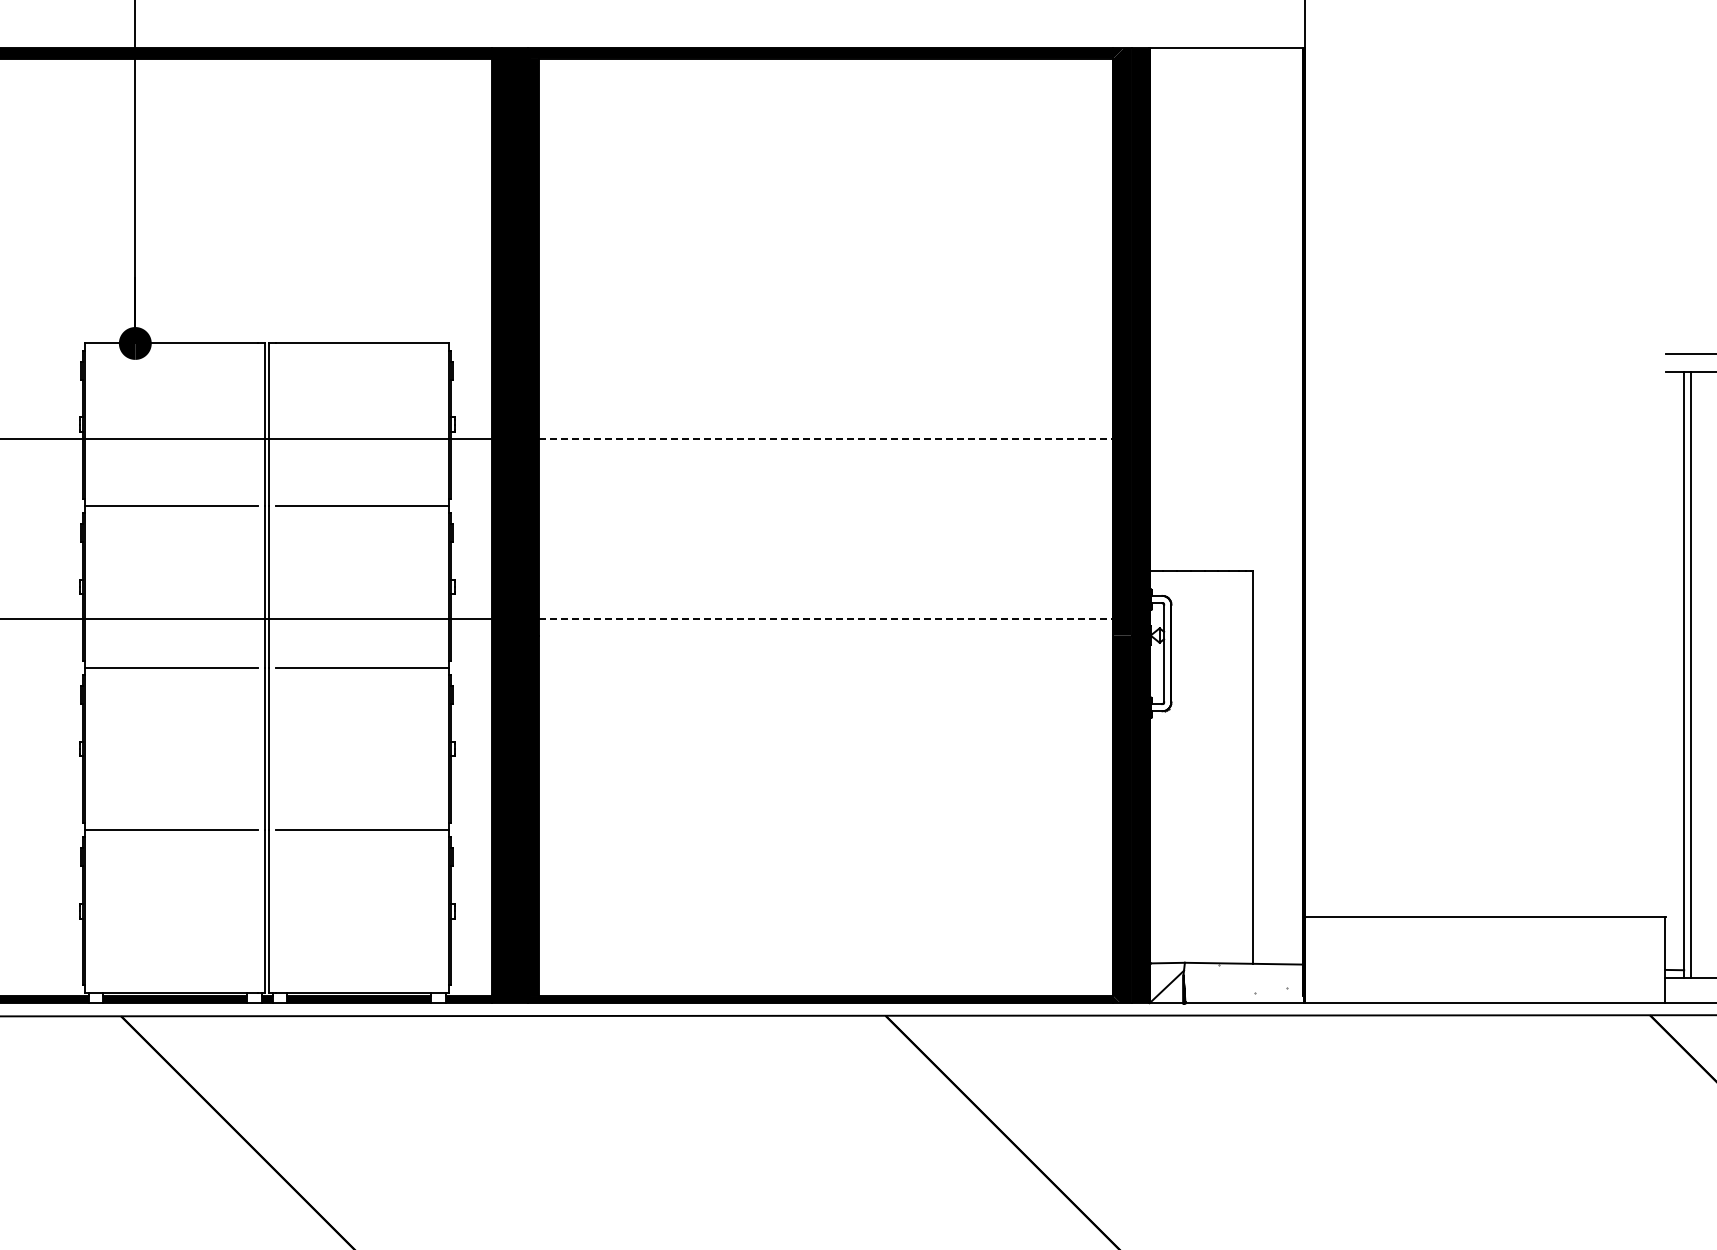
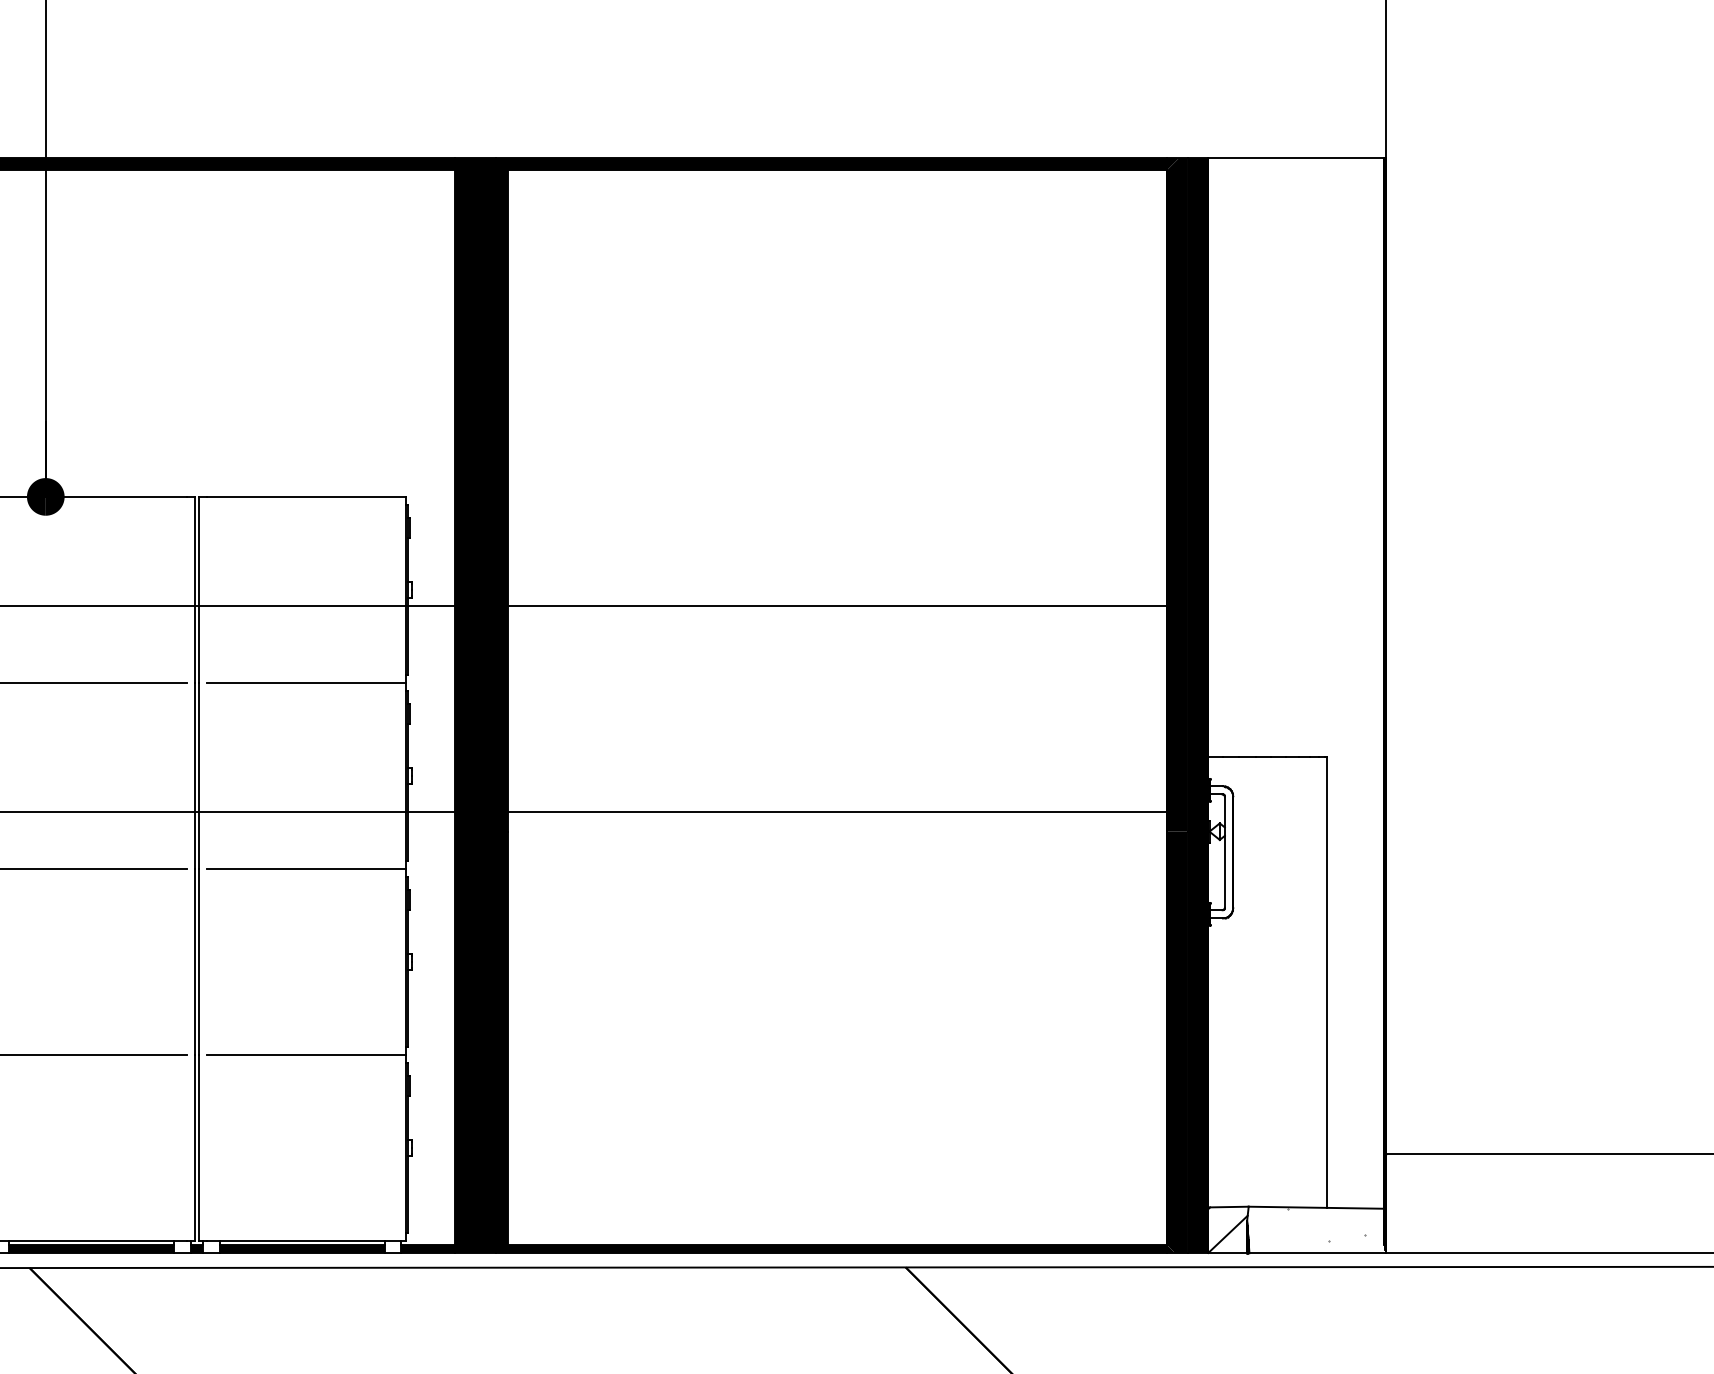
line: (826, 438) -> (837, 605), dashed -> solid
line: (826, 618) -> (837, 812), dashed -> solid

